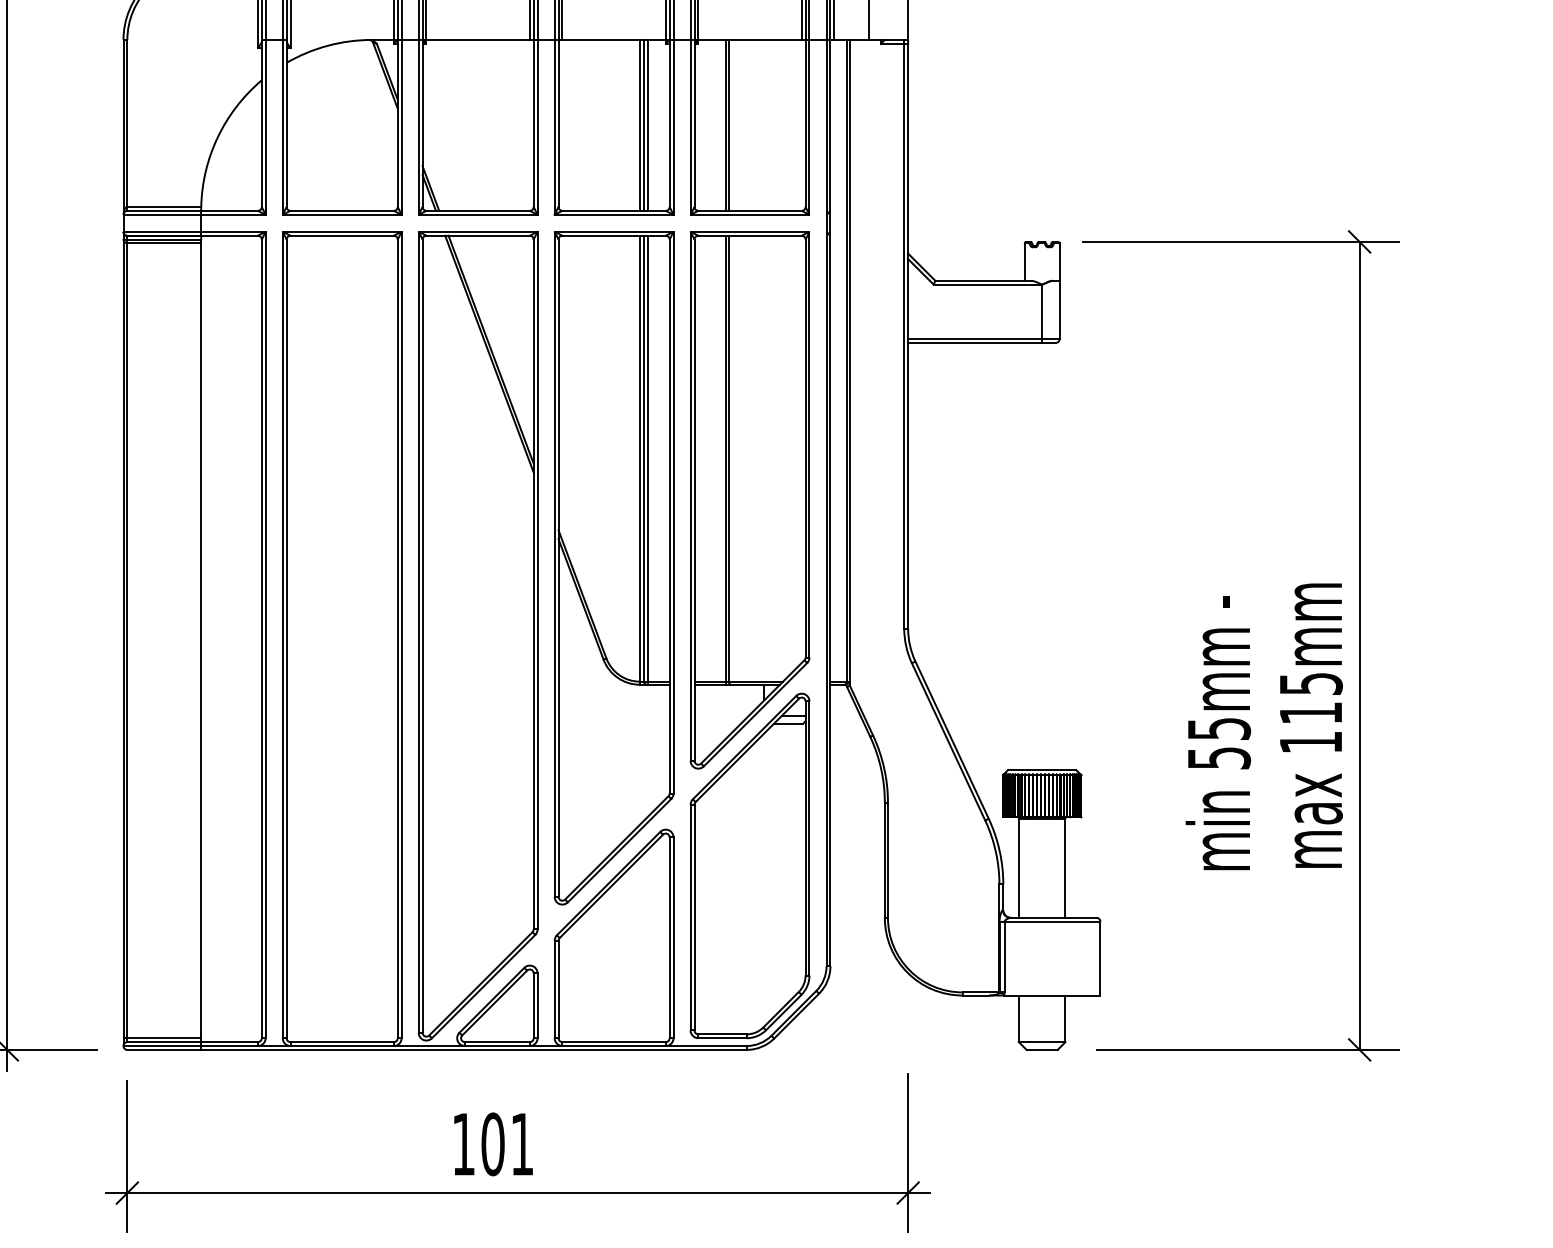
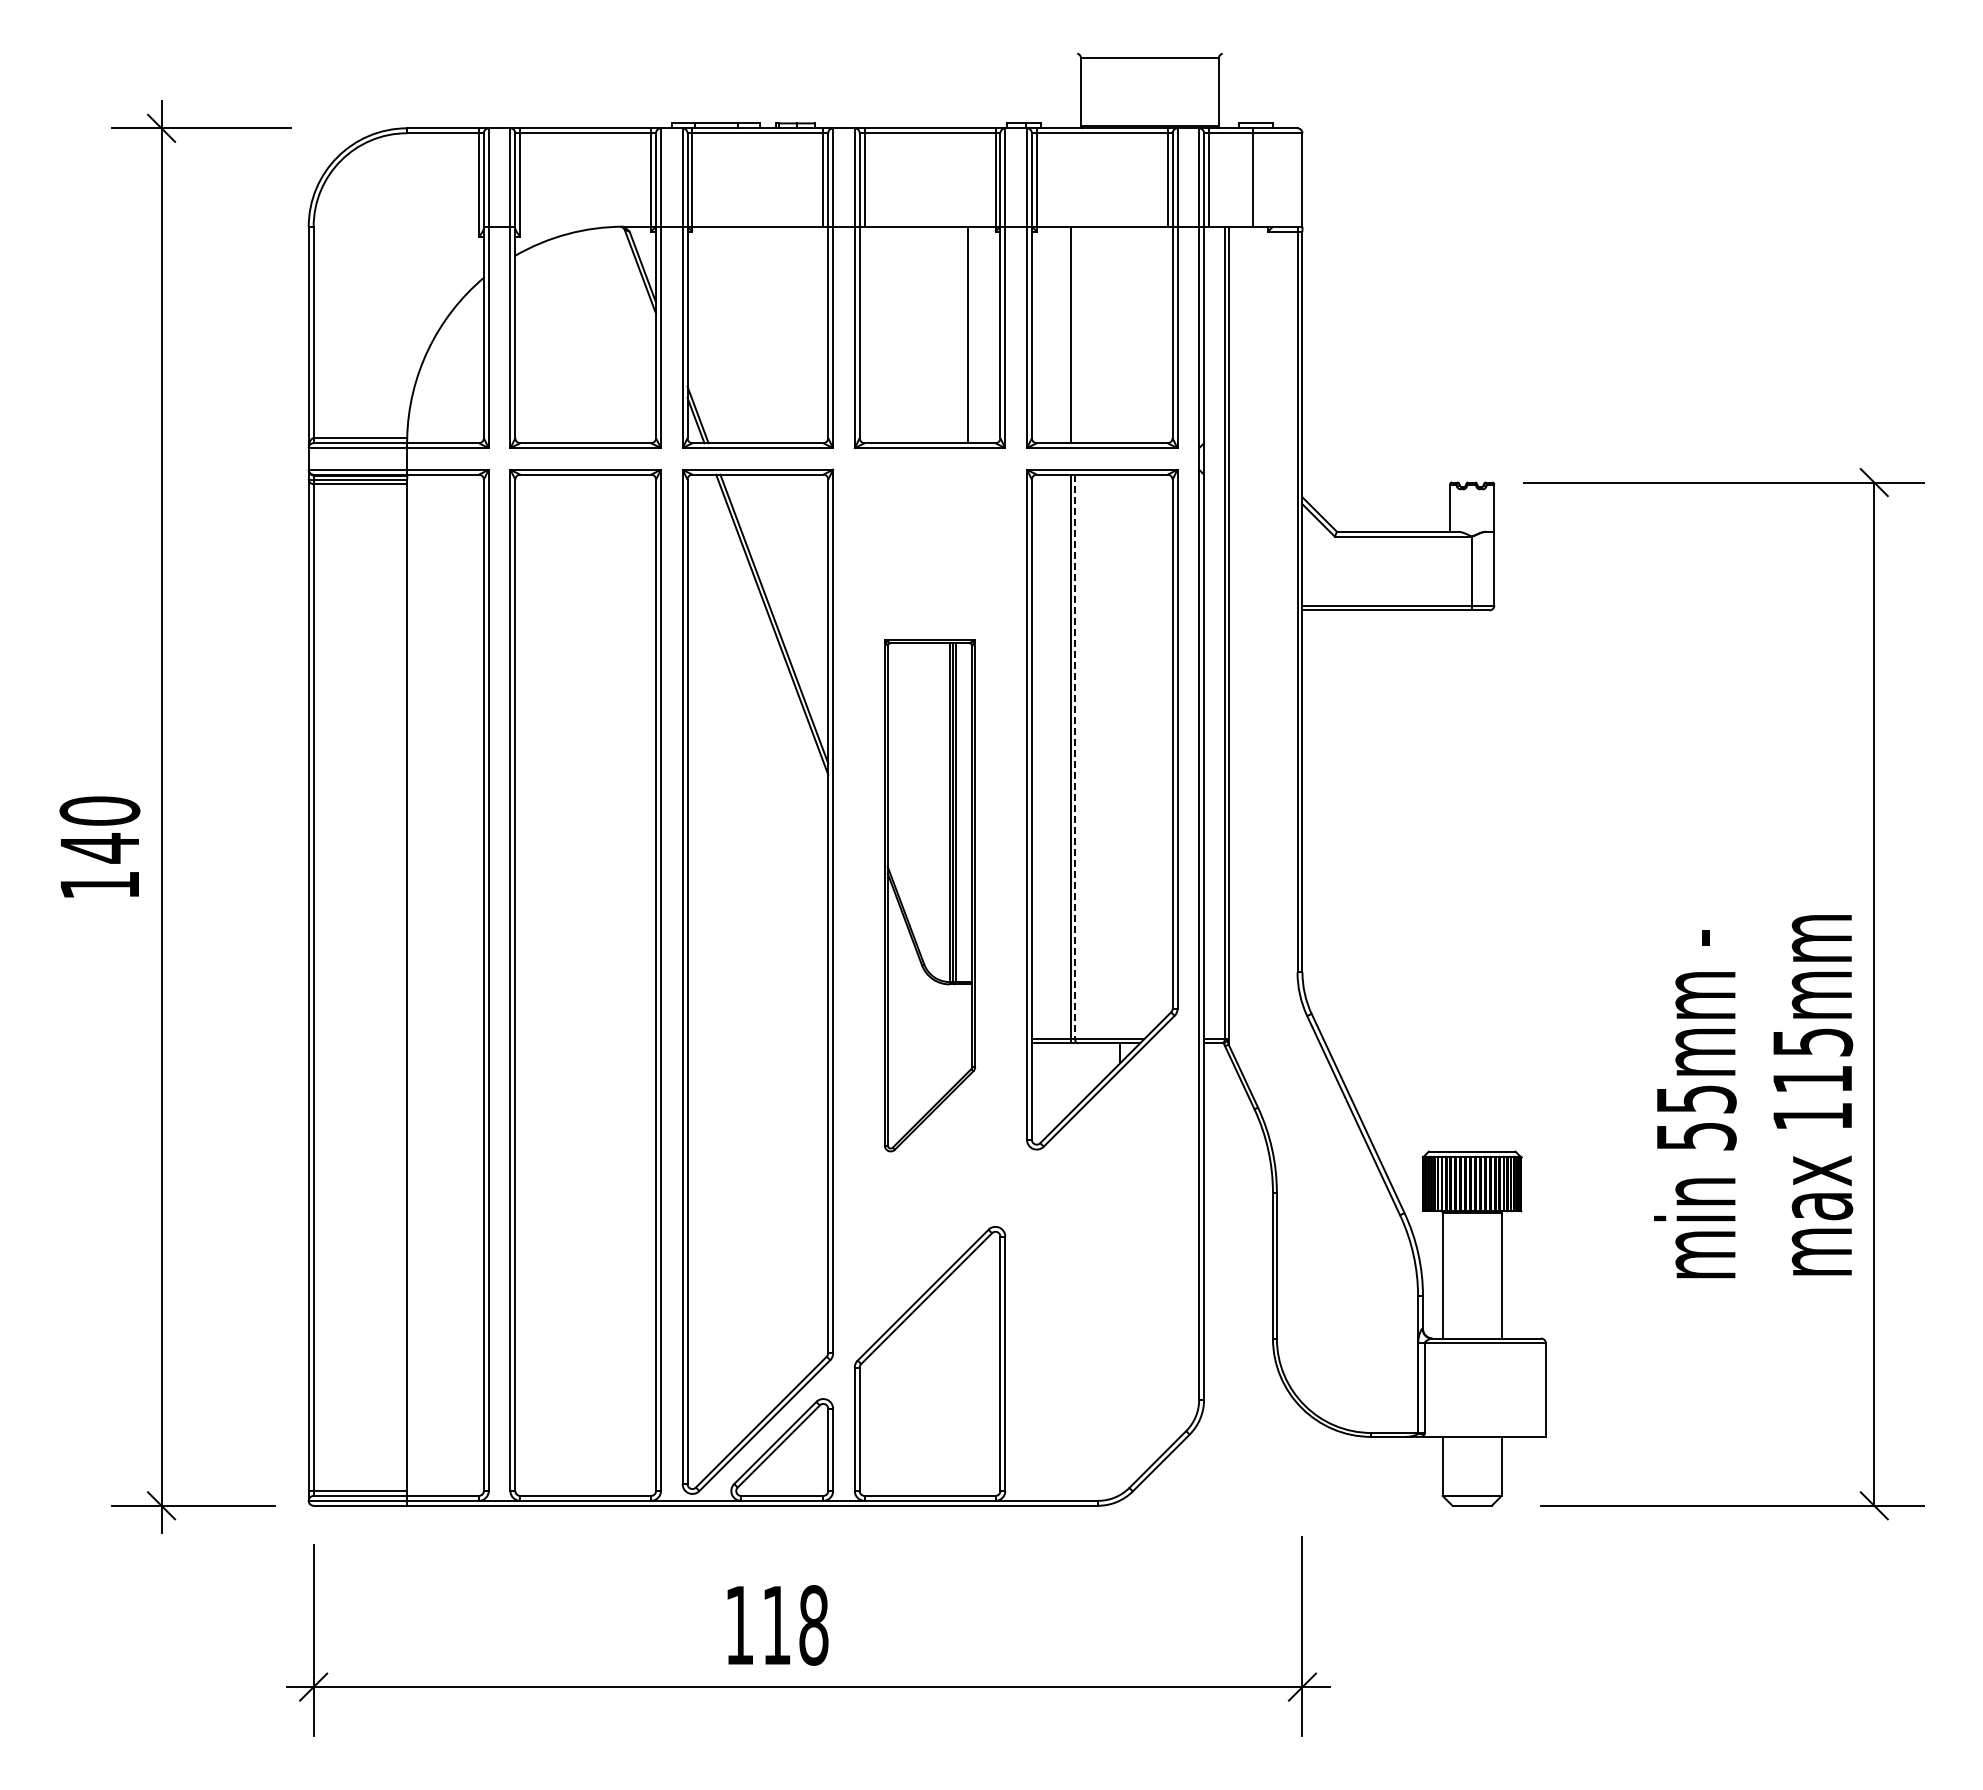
line: (640, 125) -> (963, 334), removed
line: (647, 125) -> (972, 334), removed
line: (728, 125) -> (1075, 334), removed
line: (728, 459) -> (1075, 757), solid -> dashed
part: (613, 568) -> (929, 895), size x0.6
part: (750, 865) -> (1102, 1272), removed
text: (507, 1144) -> (795, 1625), 101 -> 118

